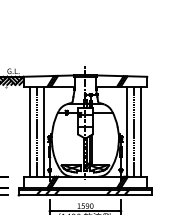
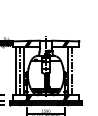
line: (140, 130) -> (75, 70), removed

